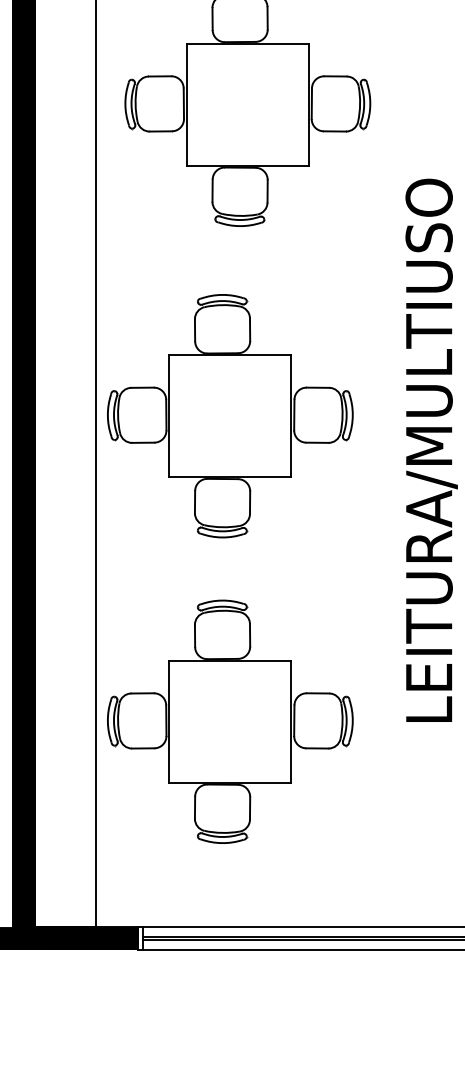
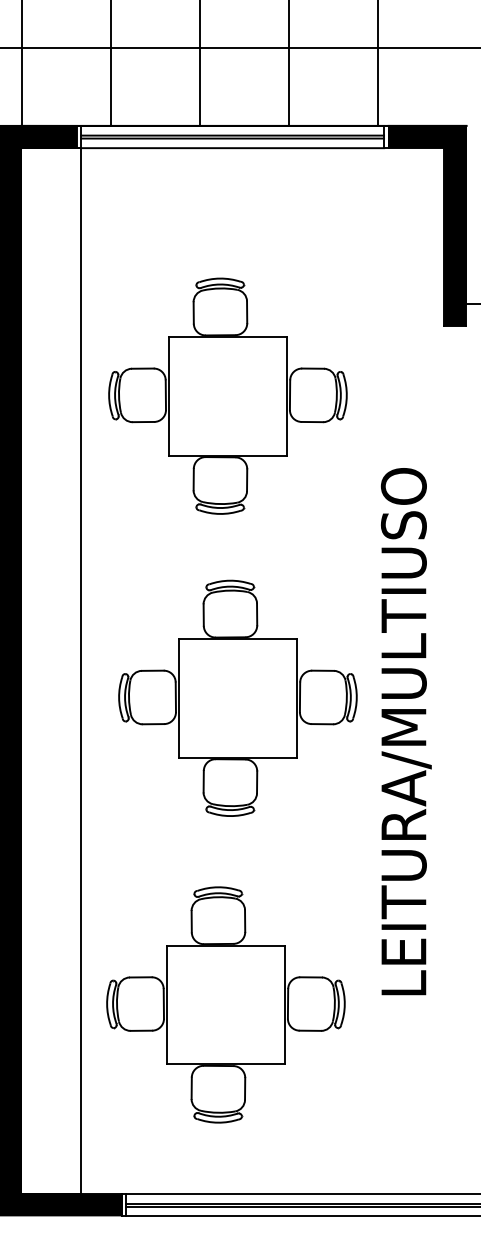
part: (229, 415) -> (237, 697), moved
part: (229, 721) -> (225, 1004), moved

